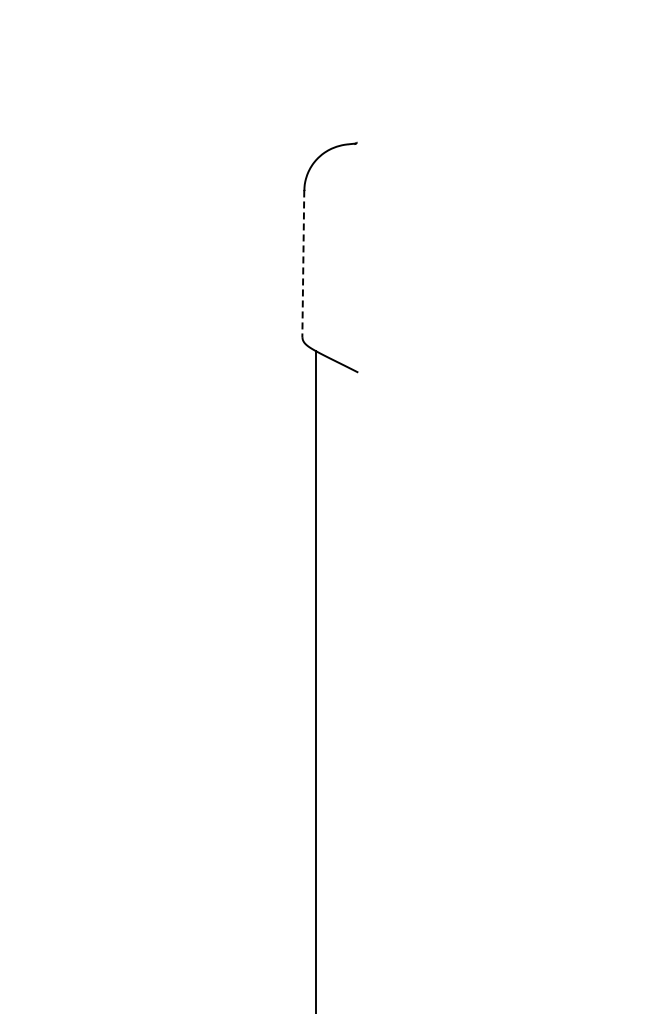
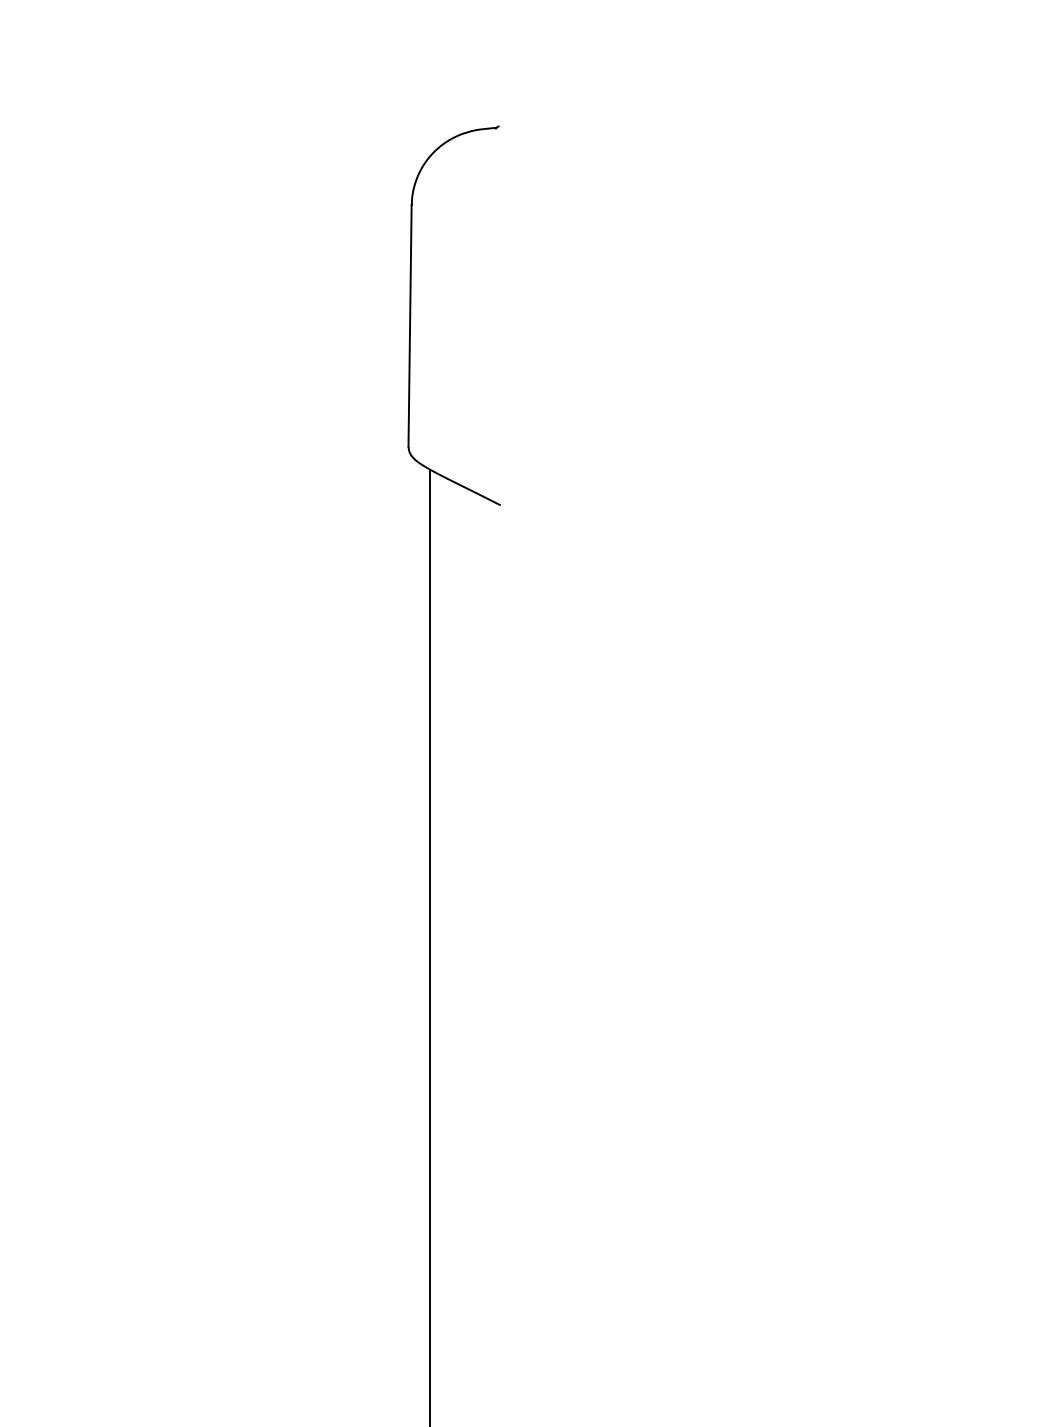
line: (303, 264) -> (410, 327), dashed -> solid

